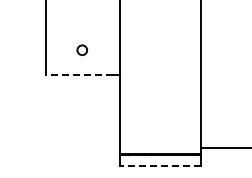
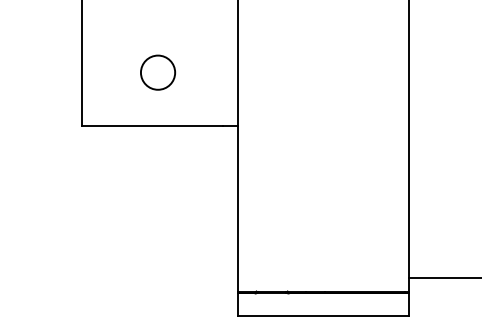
circle: (82, 50) -> (158, 73), size x1.67
line: (78, 75) -> (150, 126), dashed -> solid
line: (160, 165) -> (322, 315), dashed -> solid

